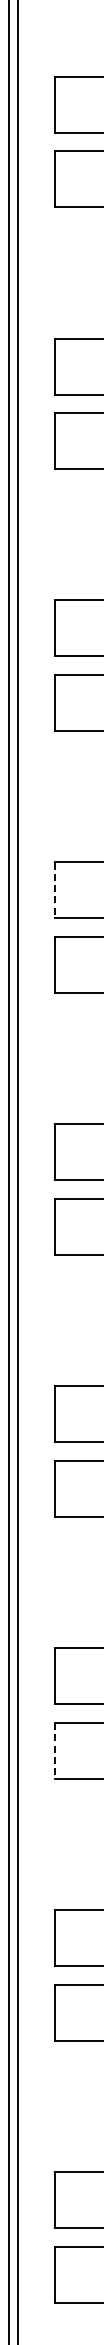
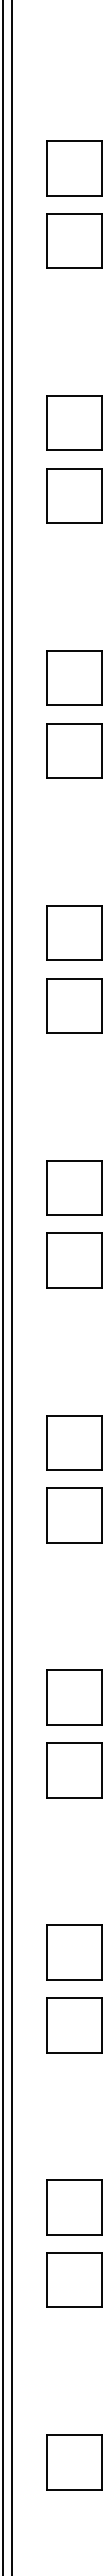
line: (54, 890) -> (47, 933), dashed -> solid
line: (54, 1751) -> (47, 1770), dashed -> solid

